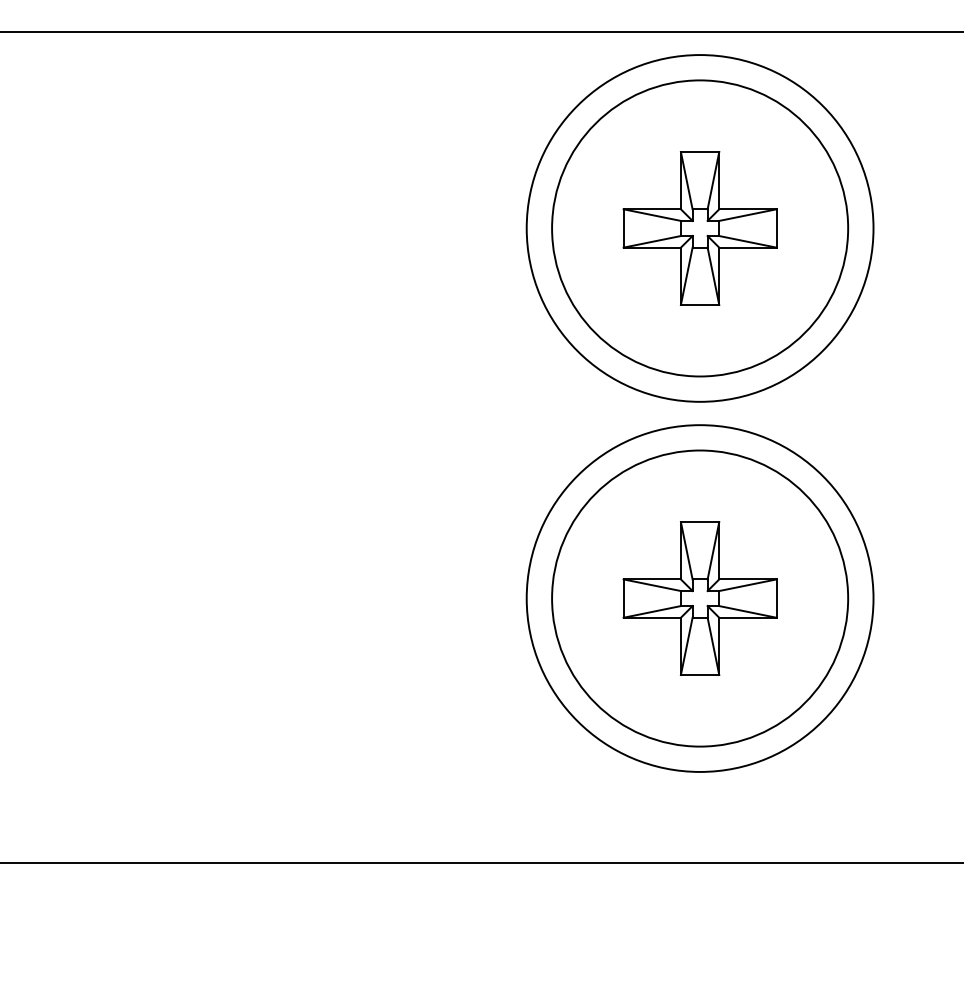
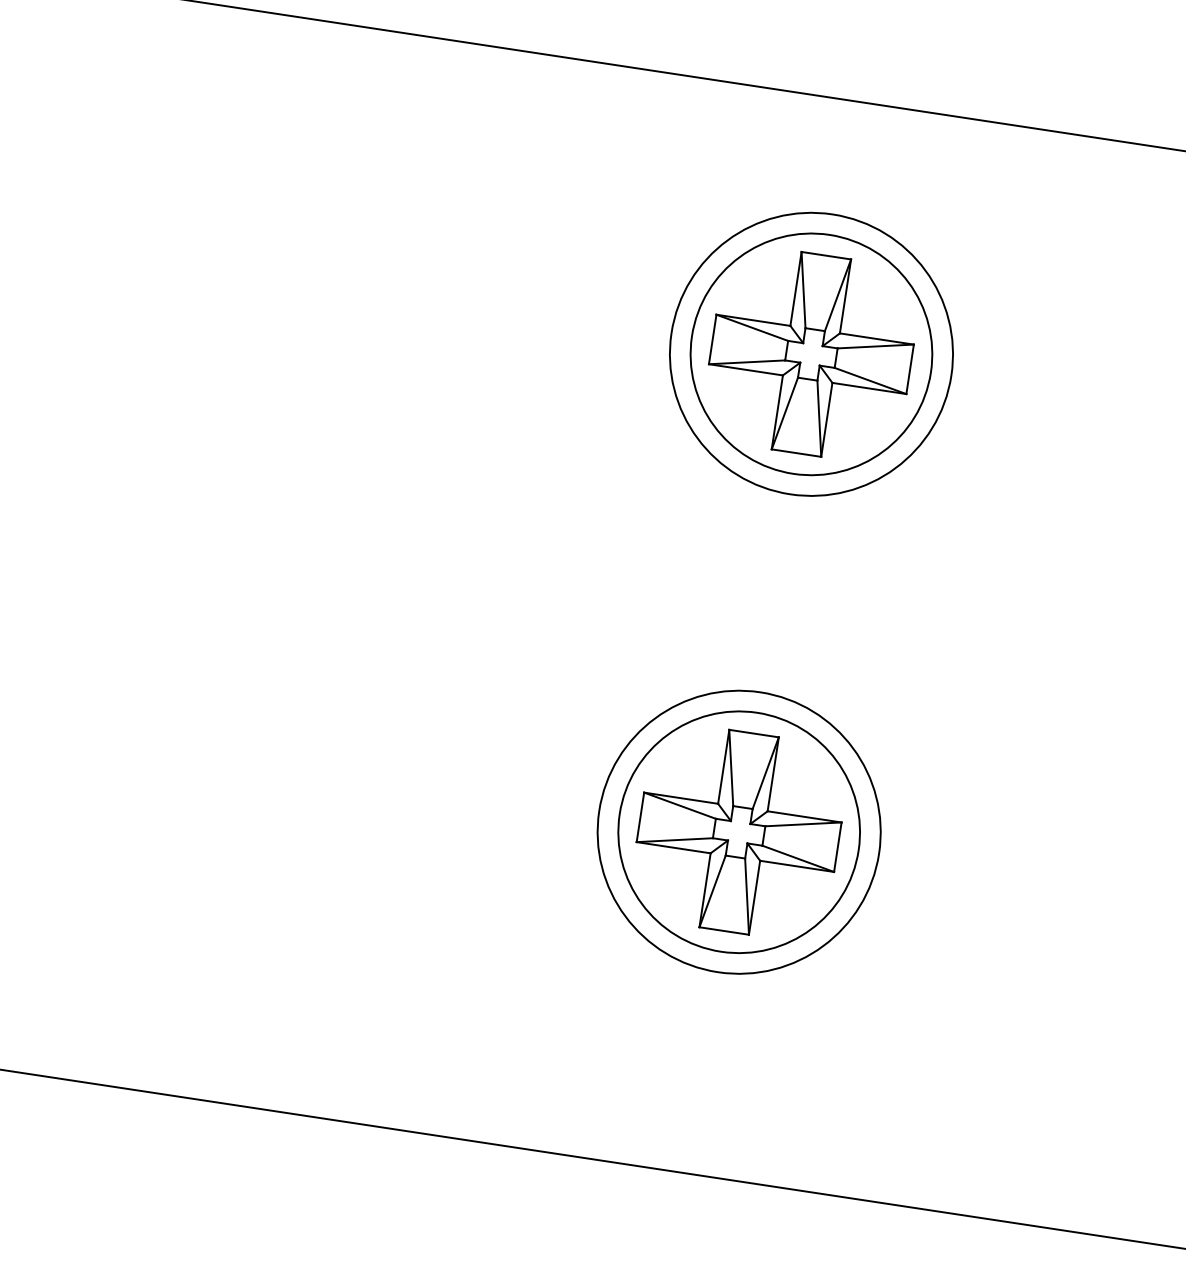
circle: (699, 227) -> (810, 353), size x0.62
circle: (699, 228) -> (810, 354), size x0.62
circle: (699, 598) -> (738, 832), size x0.62
circle: (699, 598) -> (738, 832), size x0.62

